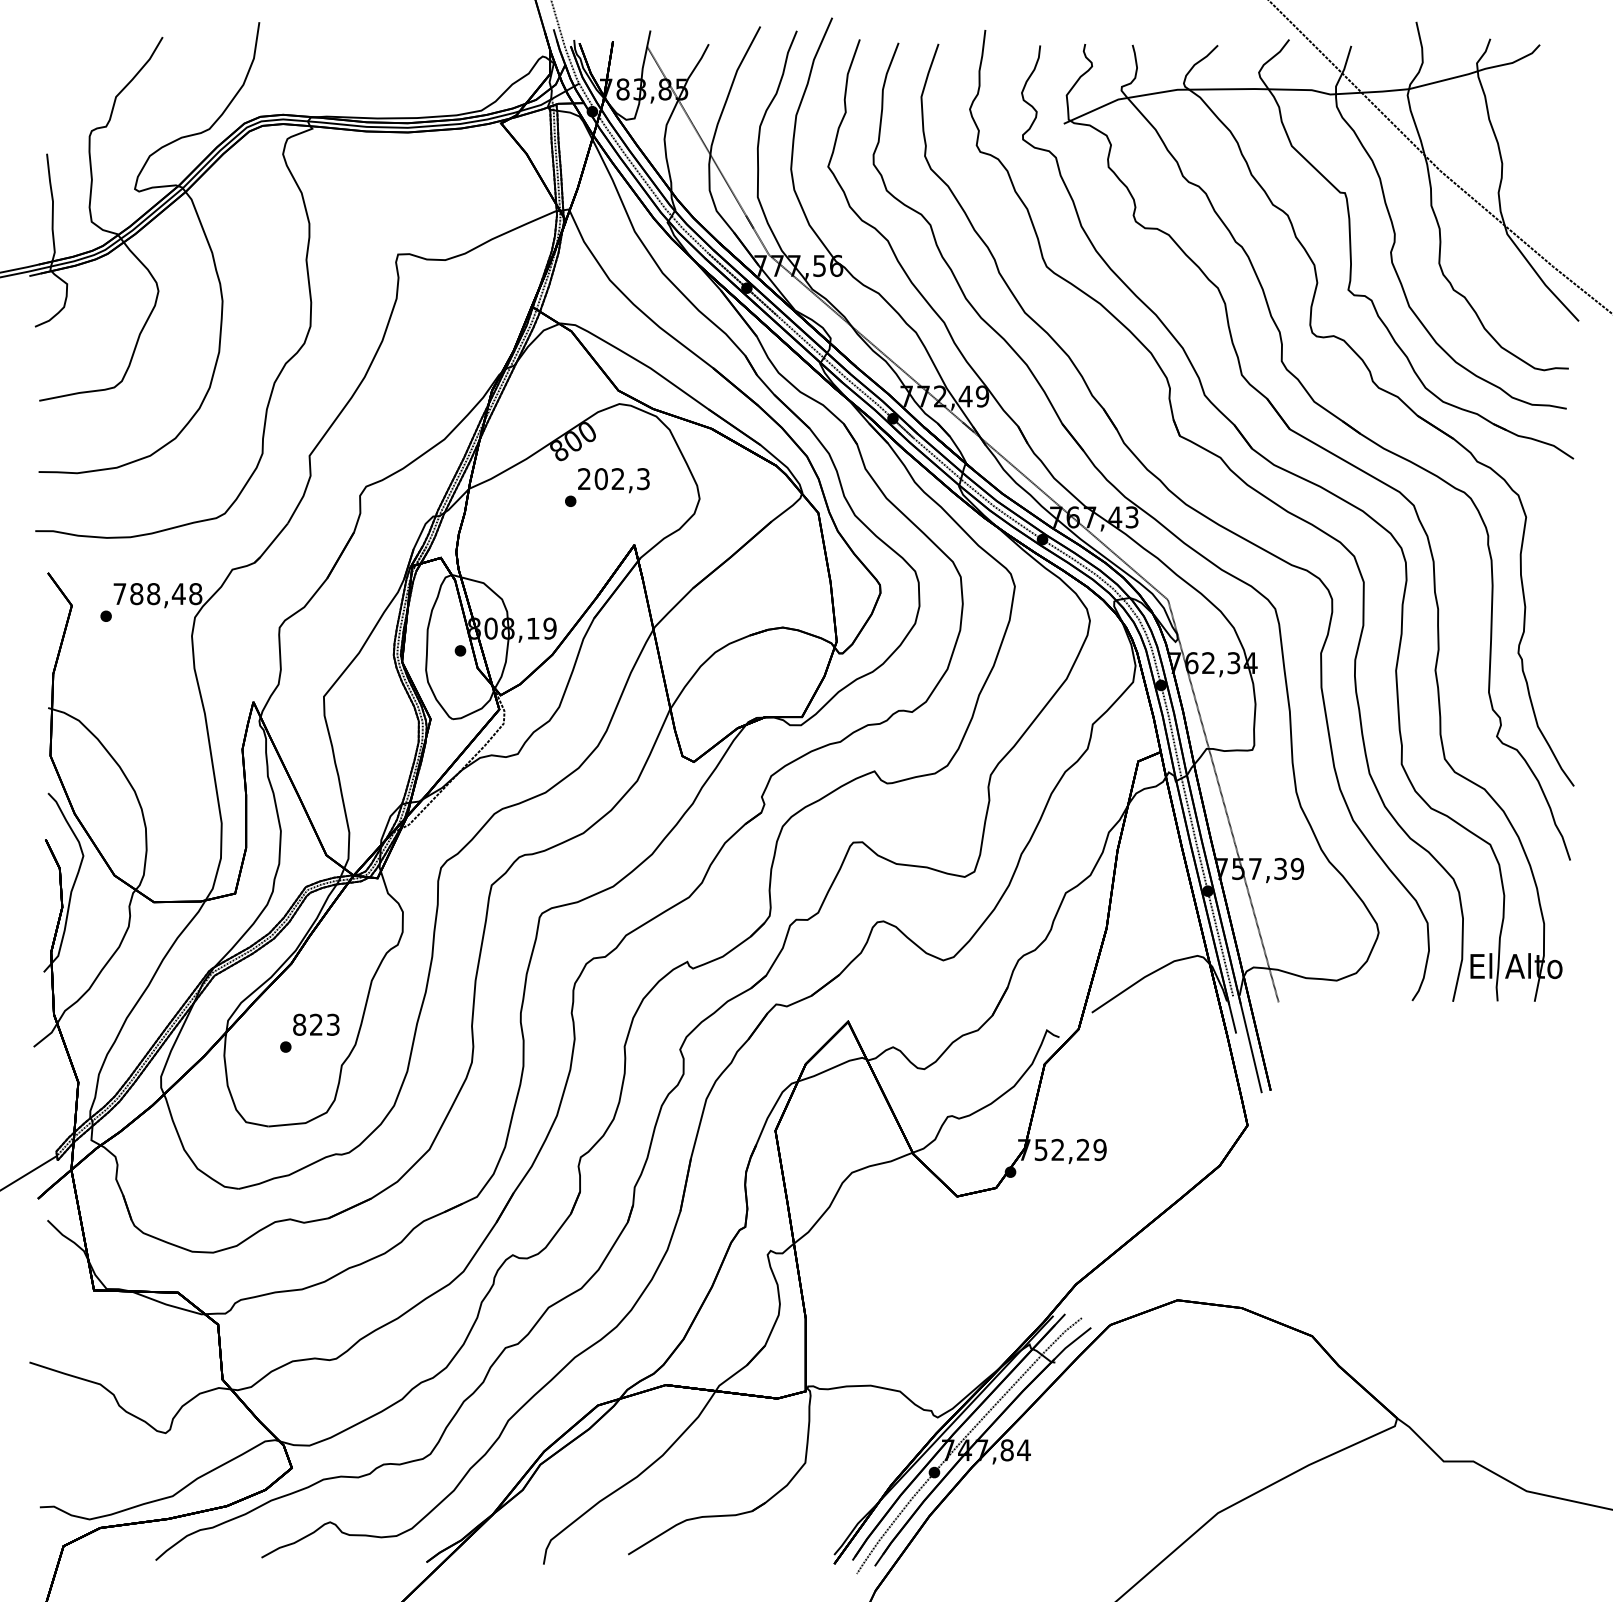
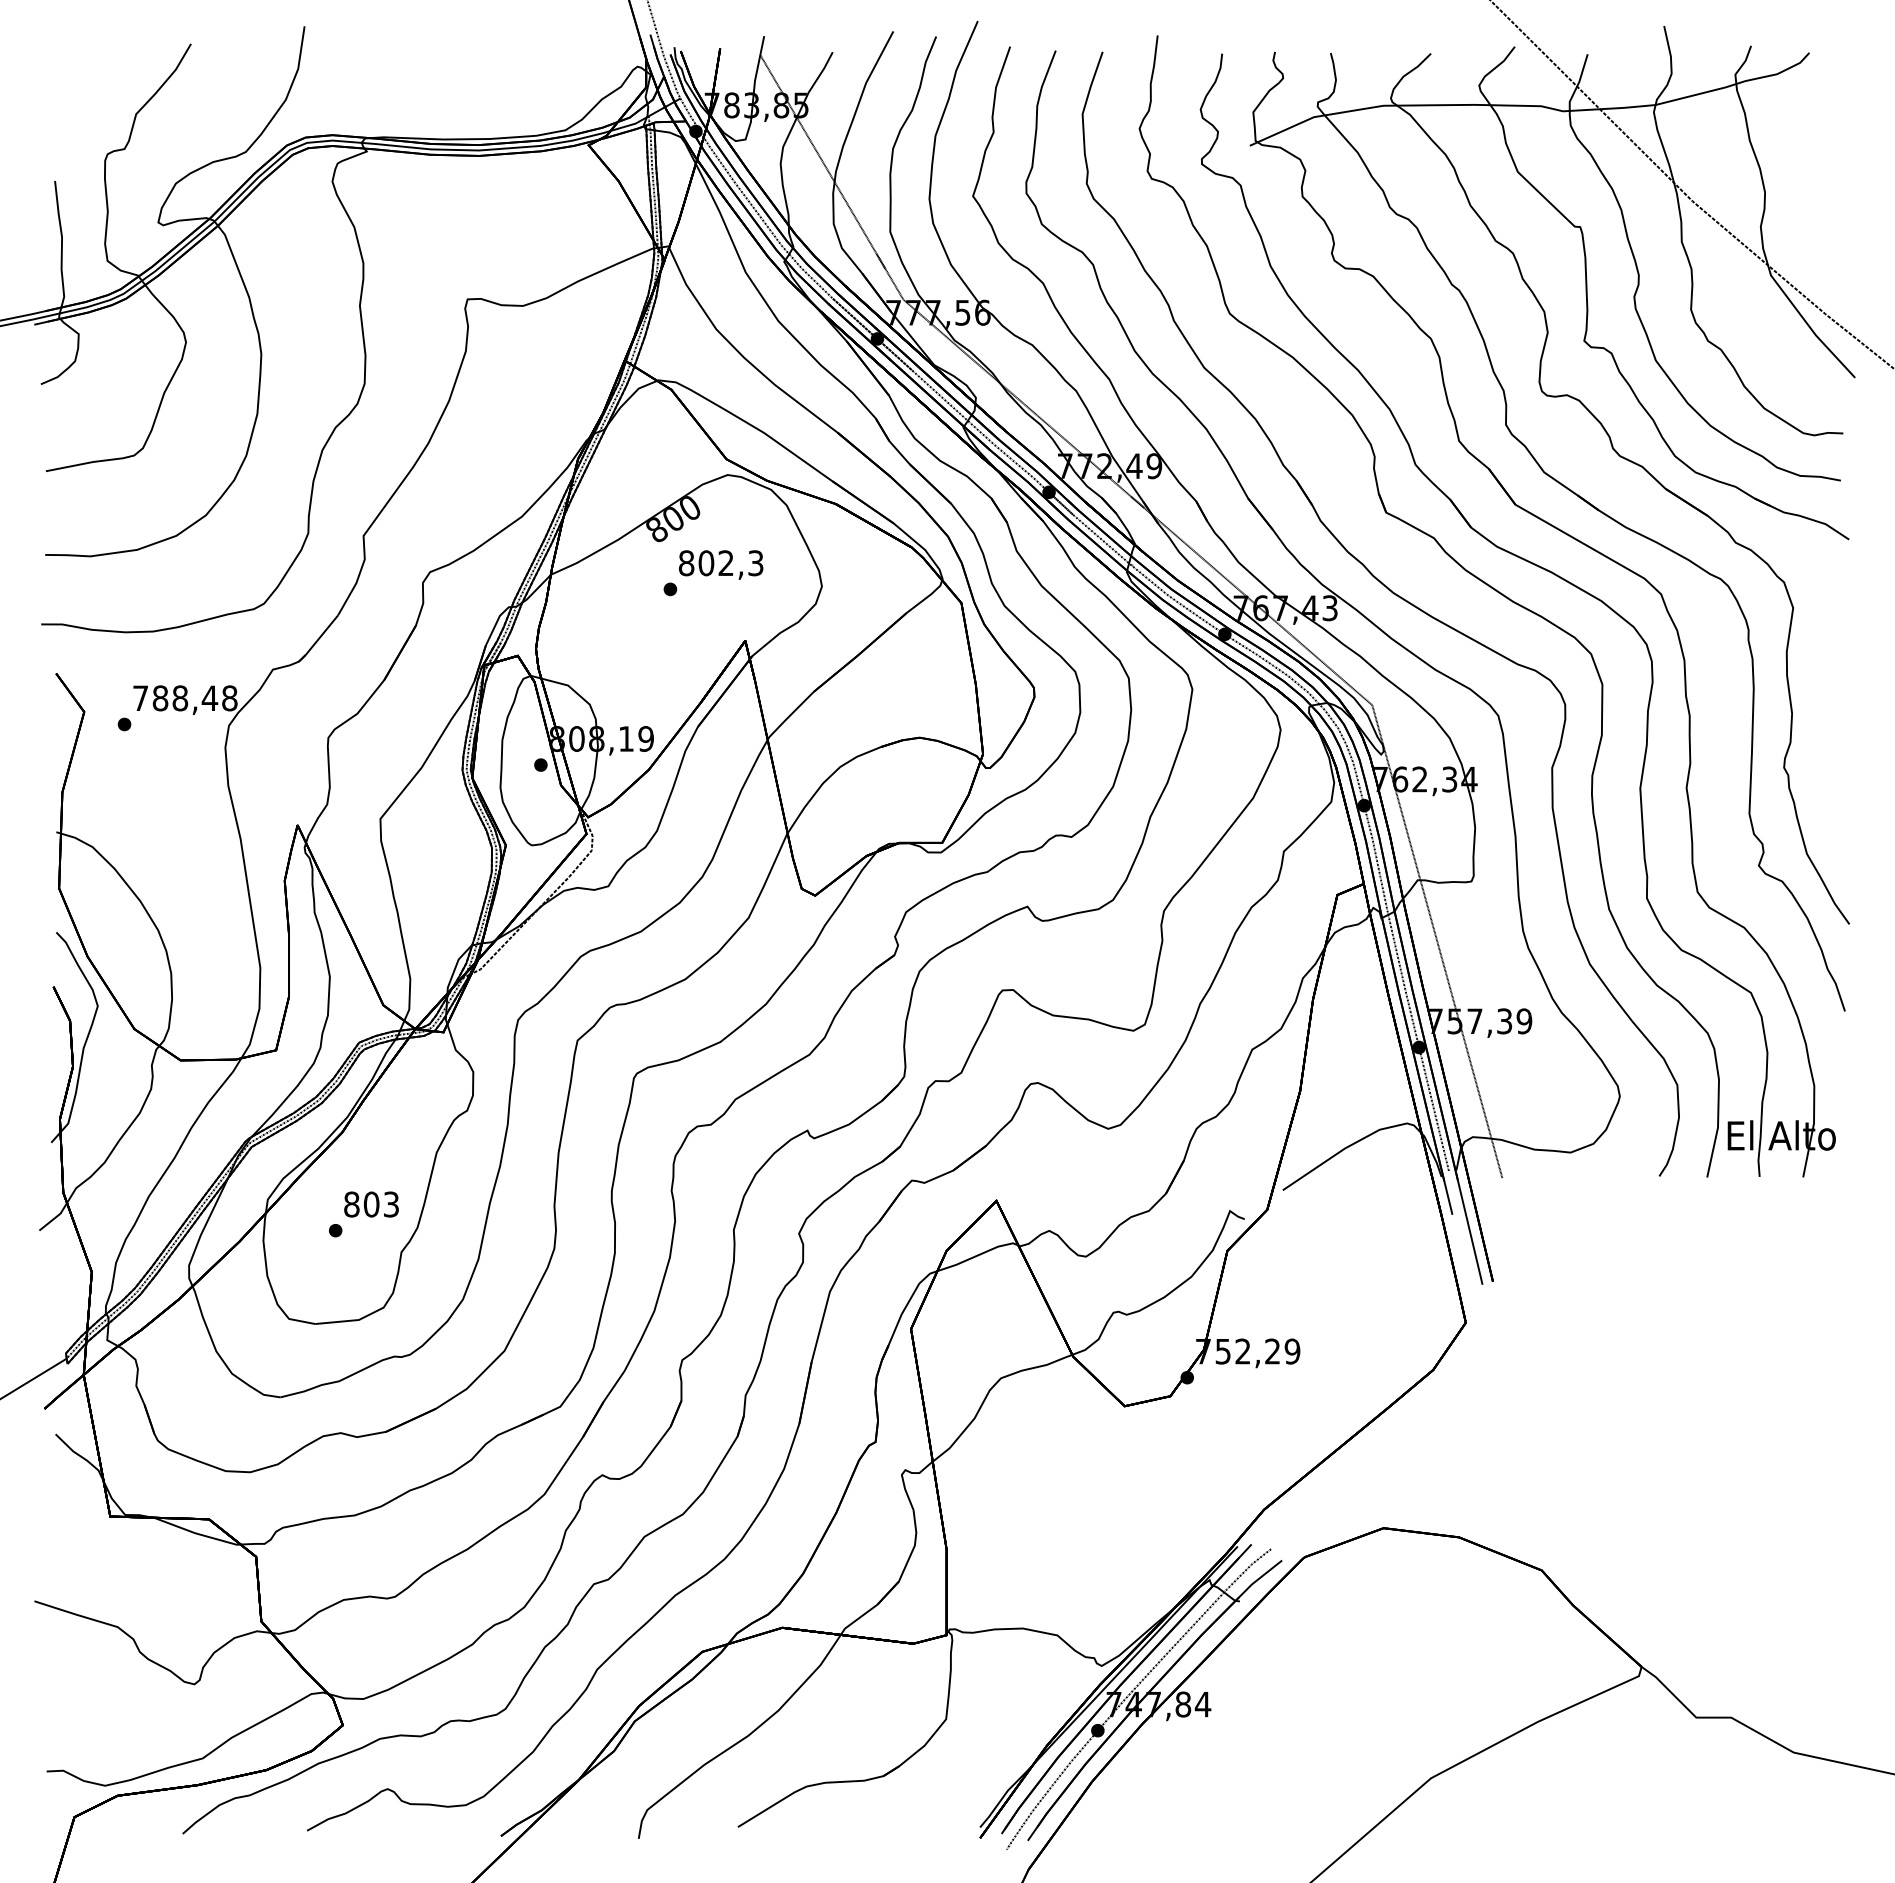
text: (584, 479) -> (686, 563), 202,3 -> 802,3
text: (316, 1024) -> (371, 1204), 823 -> 803

